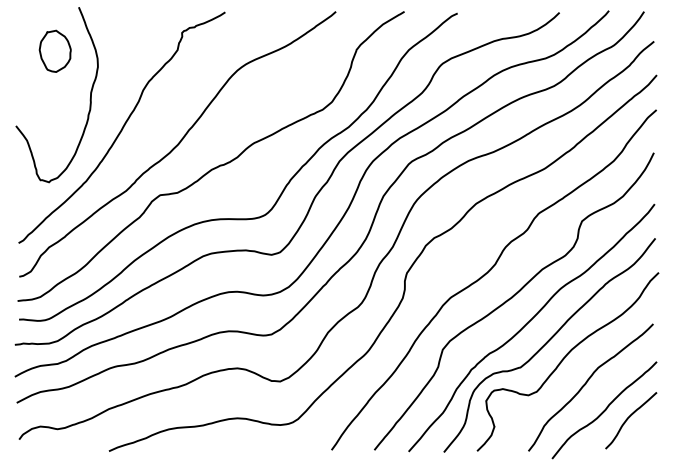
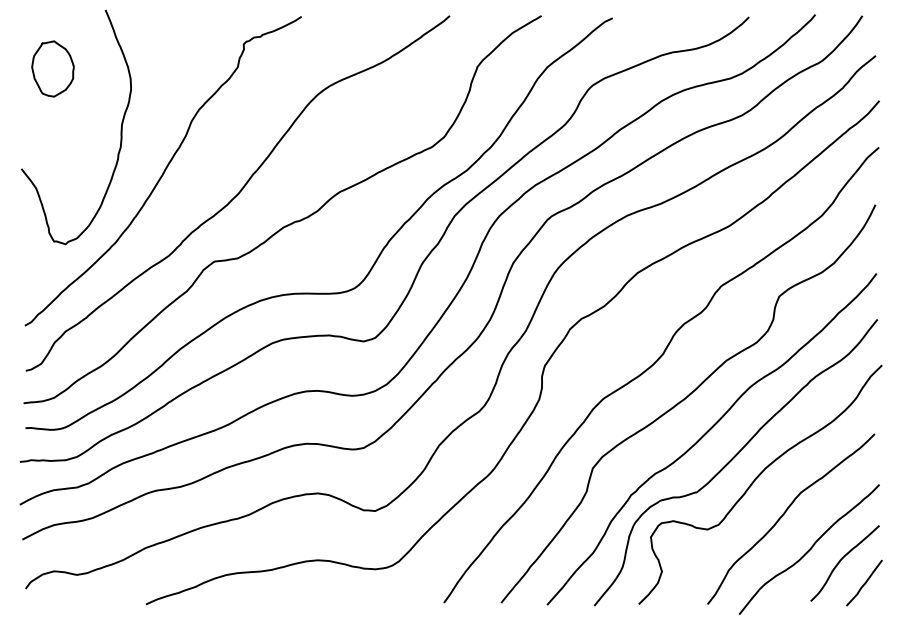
part: (54, 50) -> (52, 68), moved
curve: (645, 434) -> (864, 582), added

